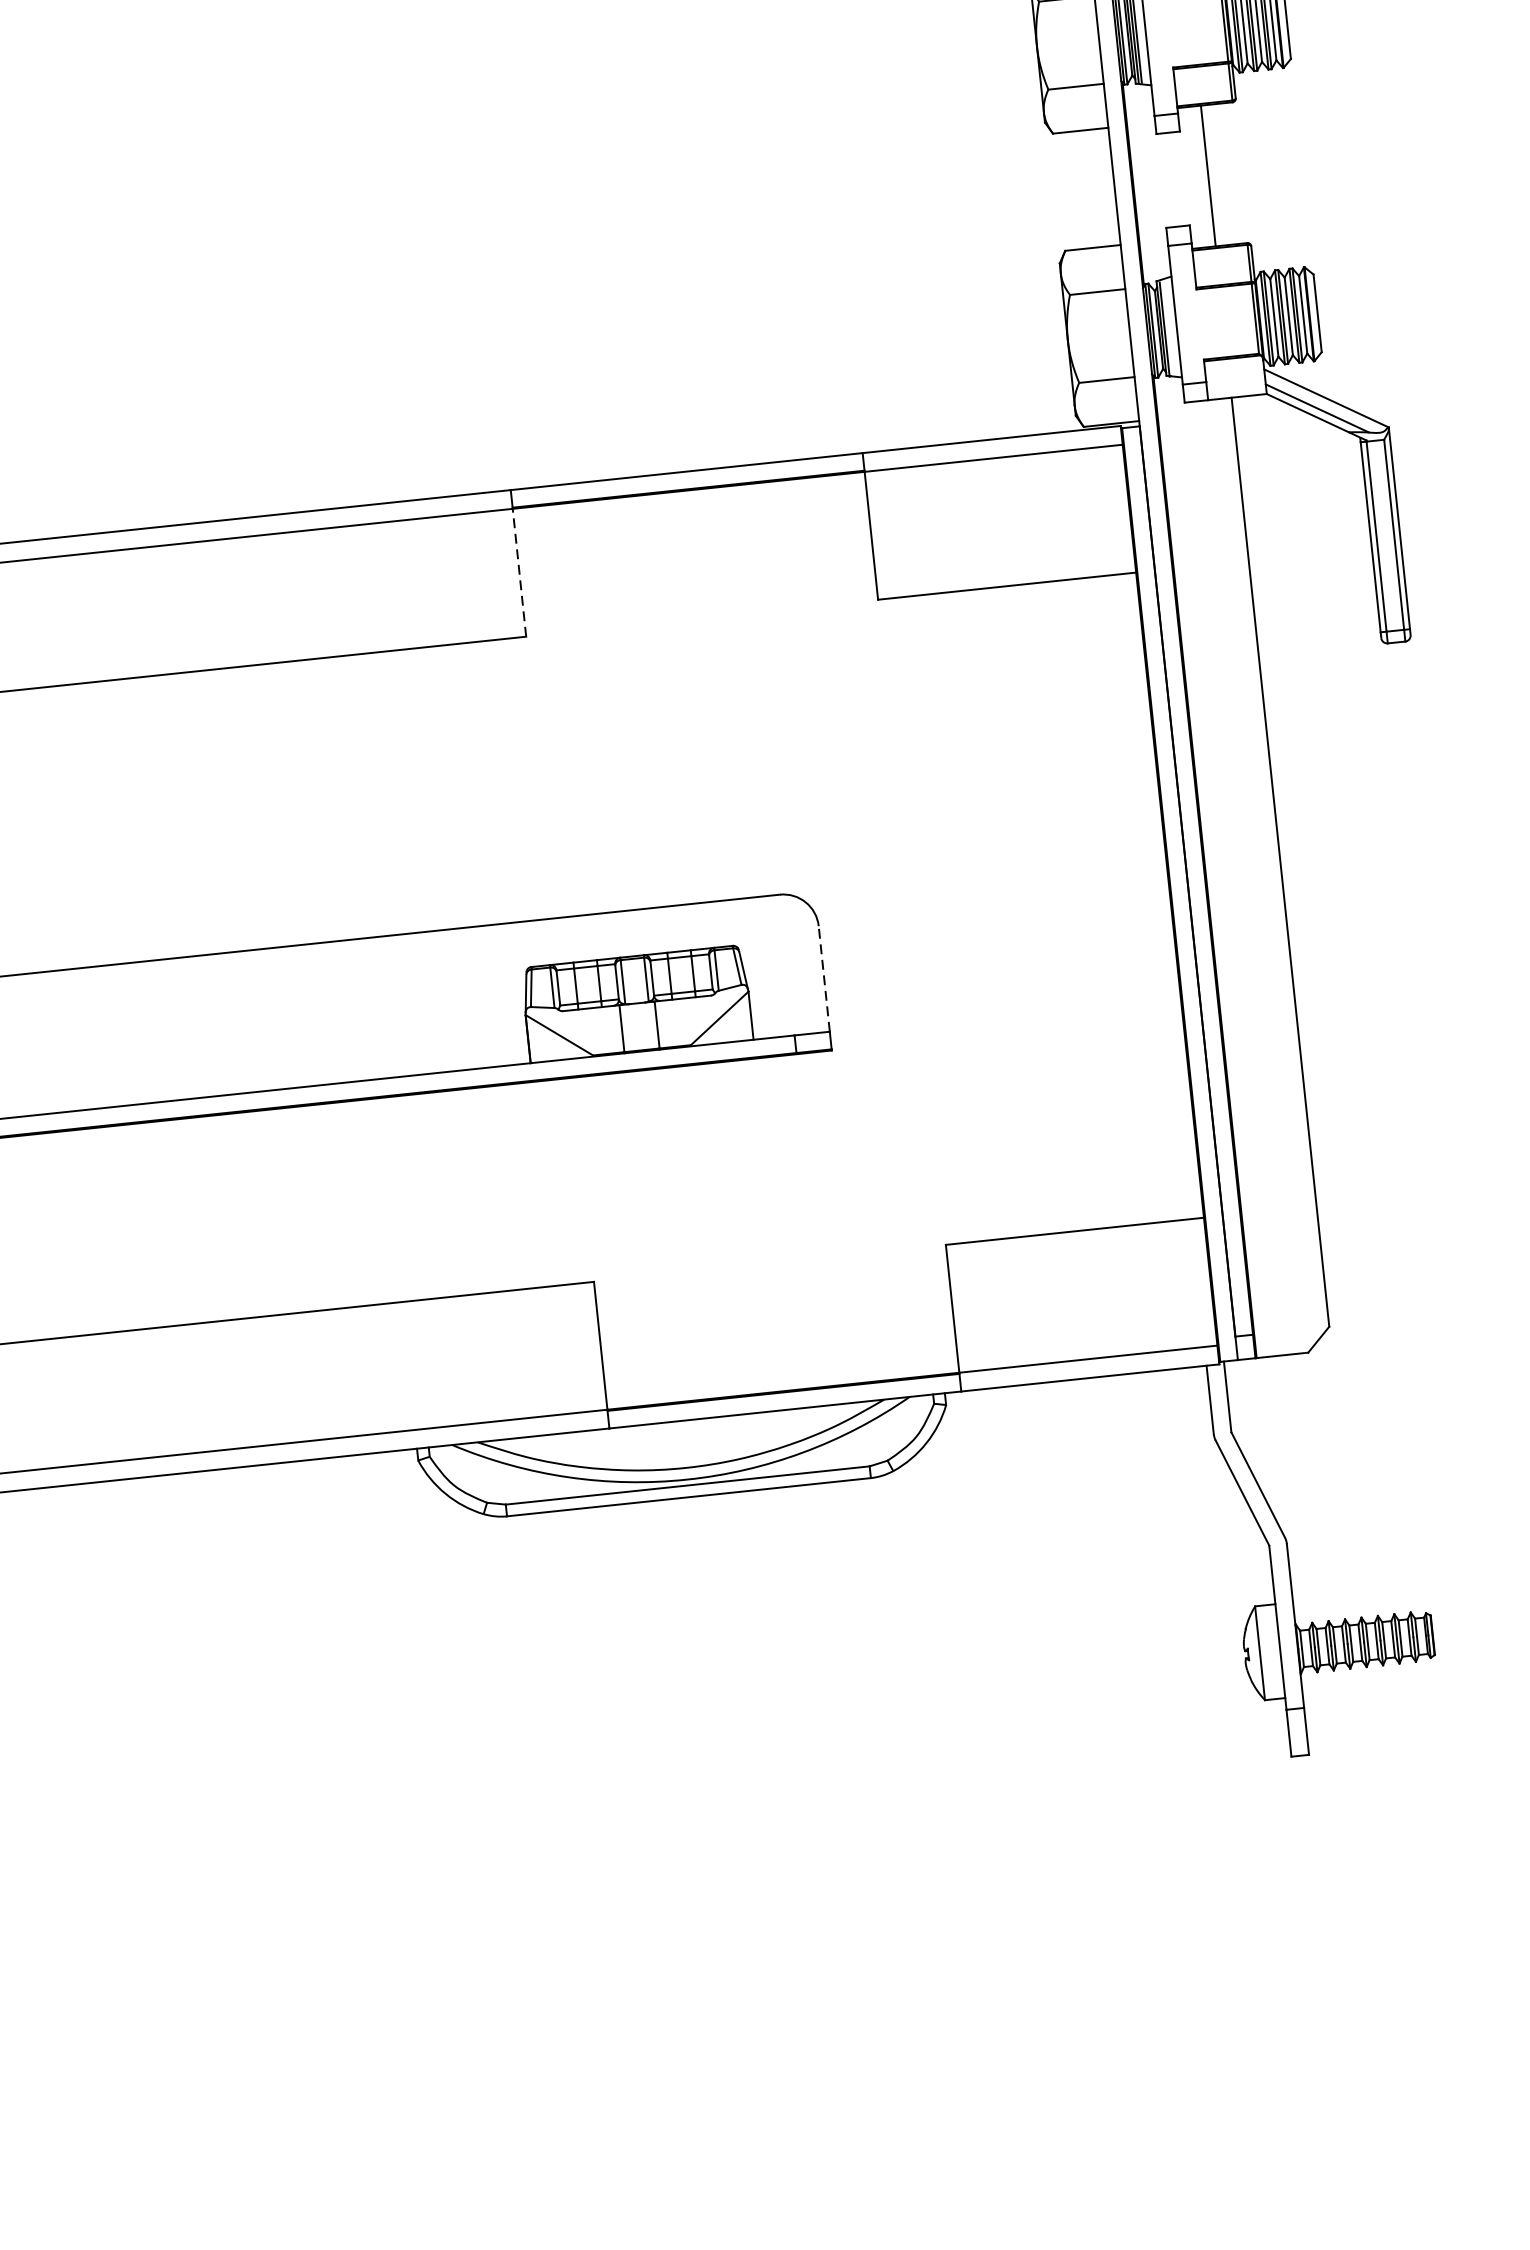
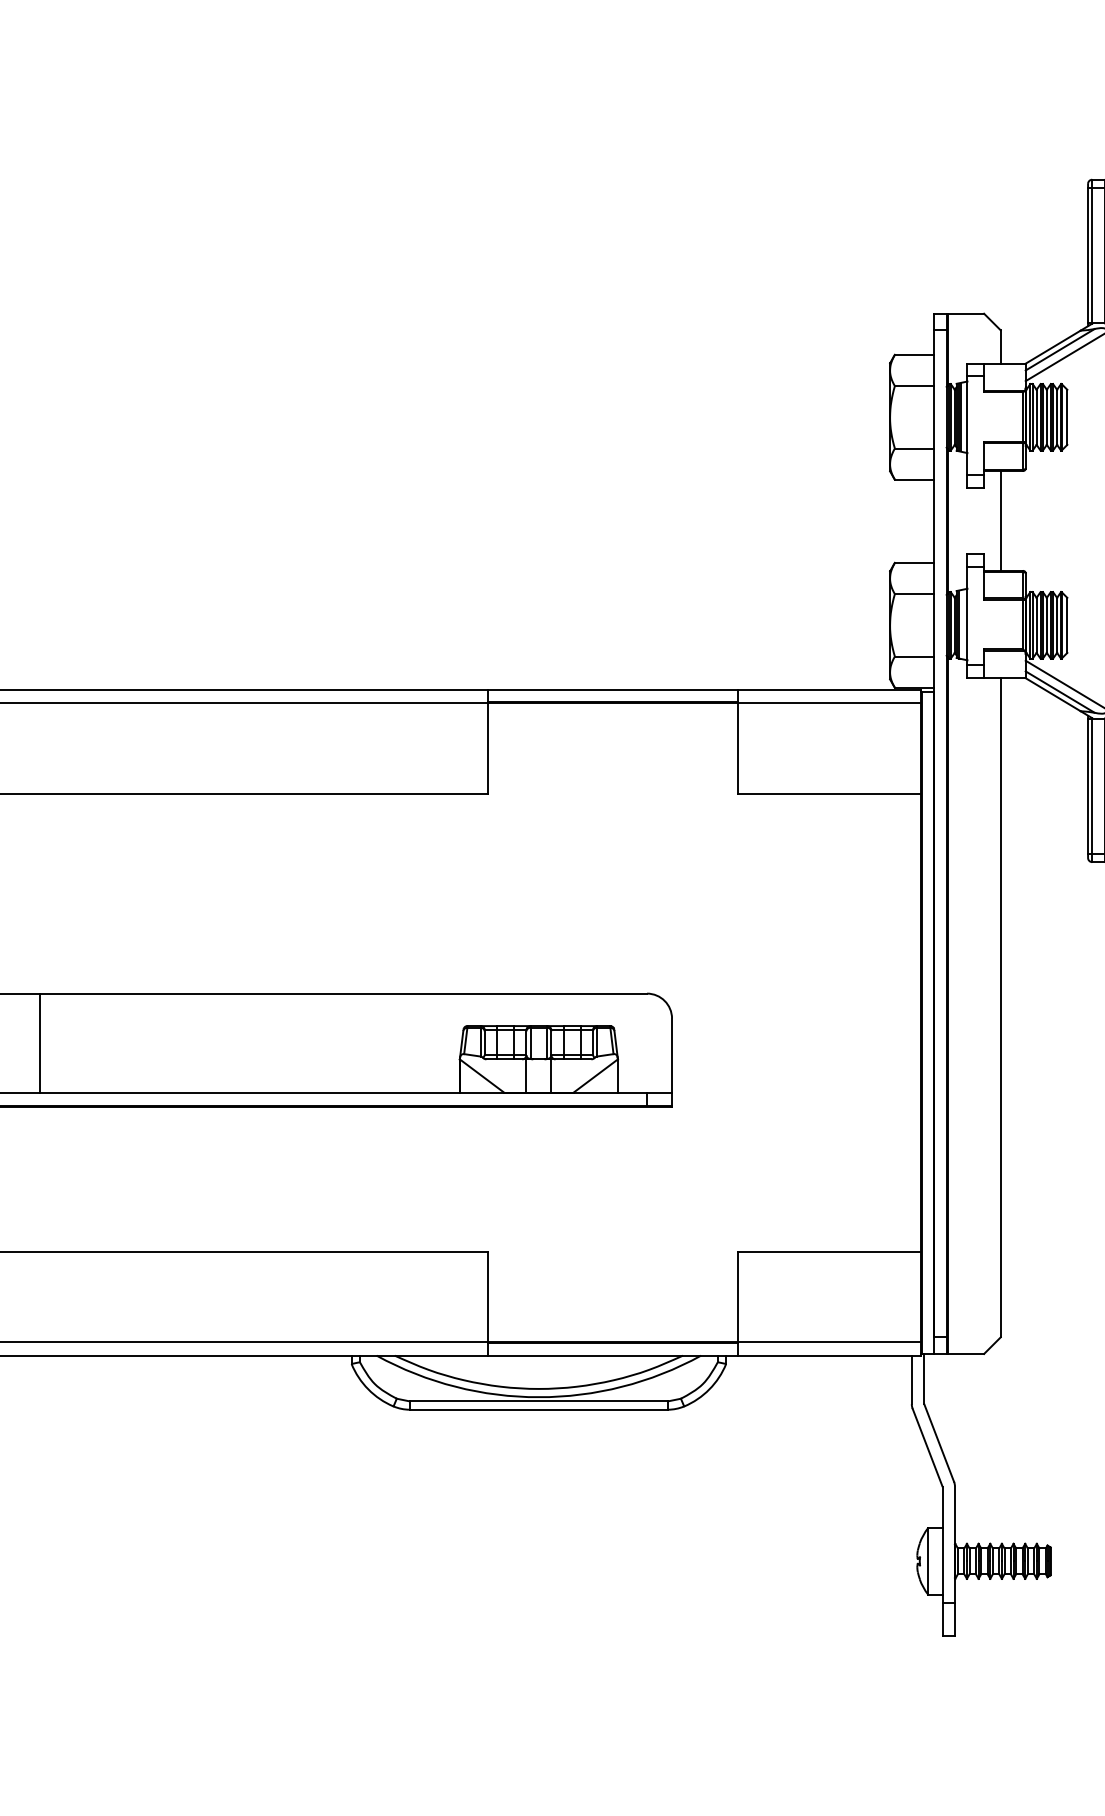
line: (519, 572) -> (488, 748), dashed -> solid
line: (824, 978) -> (672, 1055), dashed -> solid

